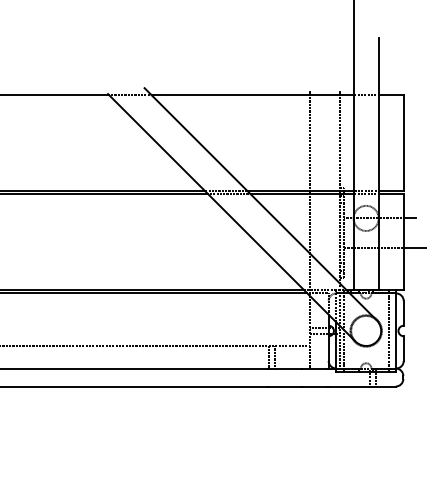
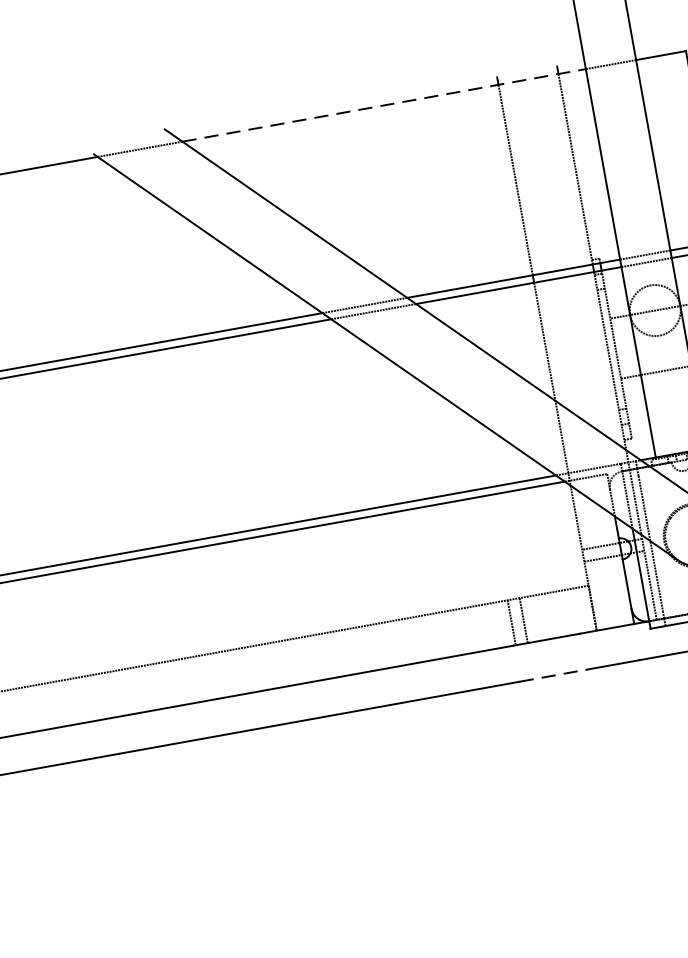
line: (252, 95) -> (383, 105), solid -> dashed
line: (284, 386) -> (552, 675), solid -> dashed

